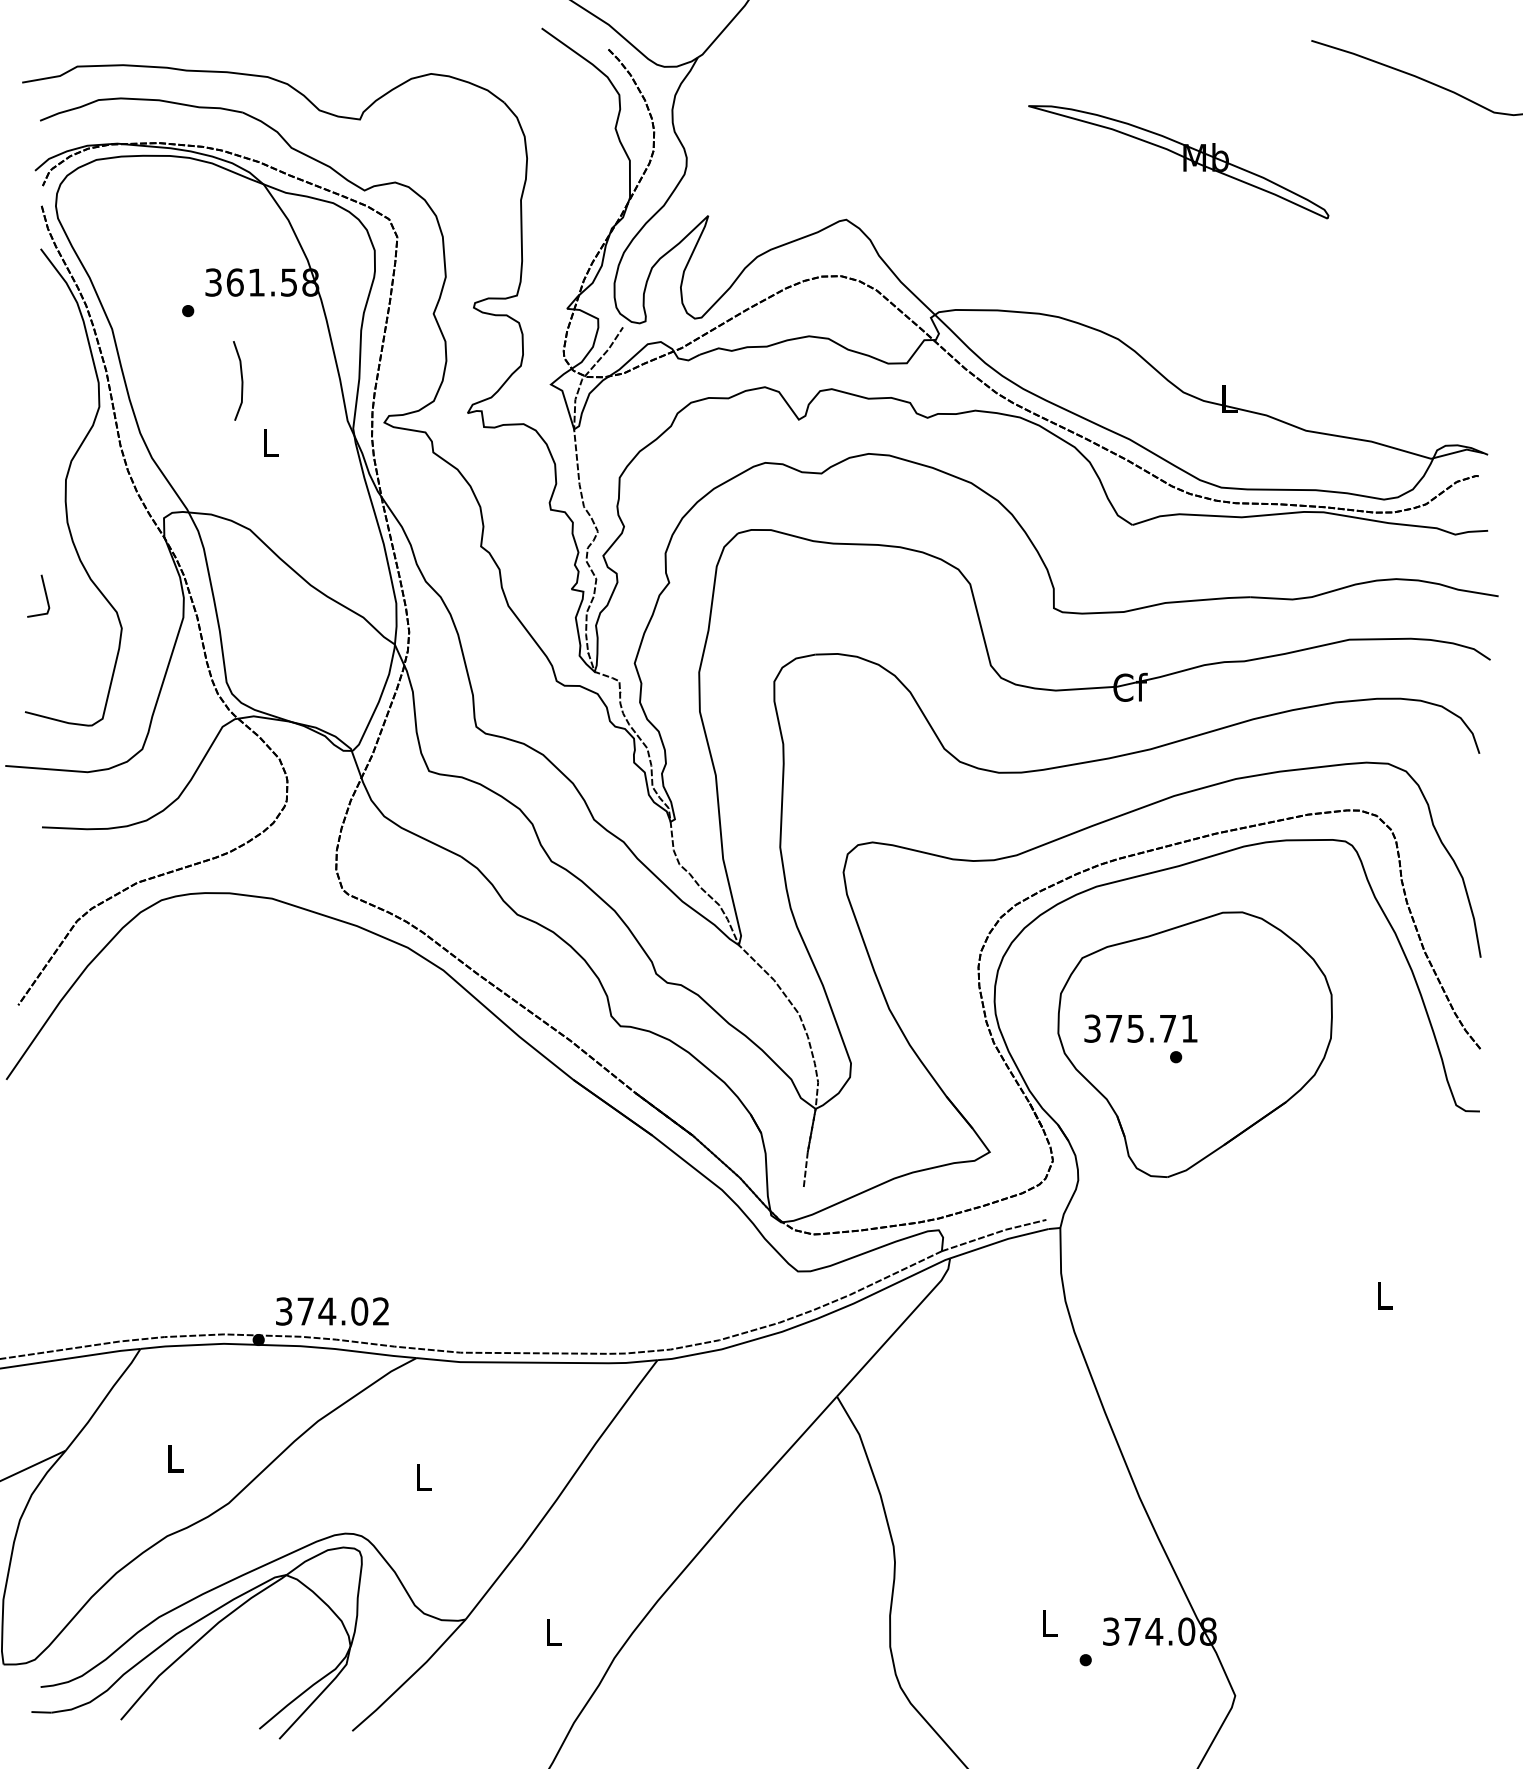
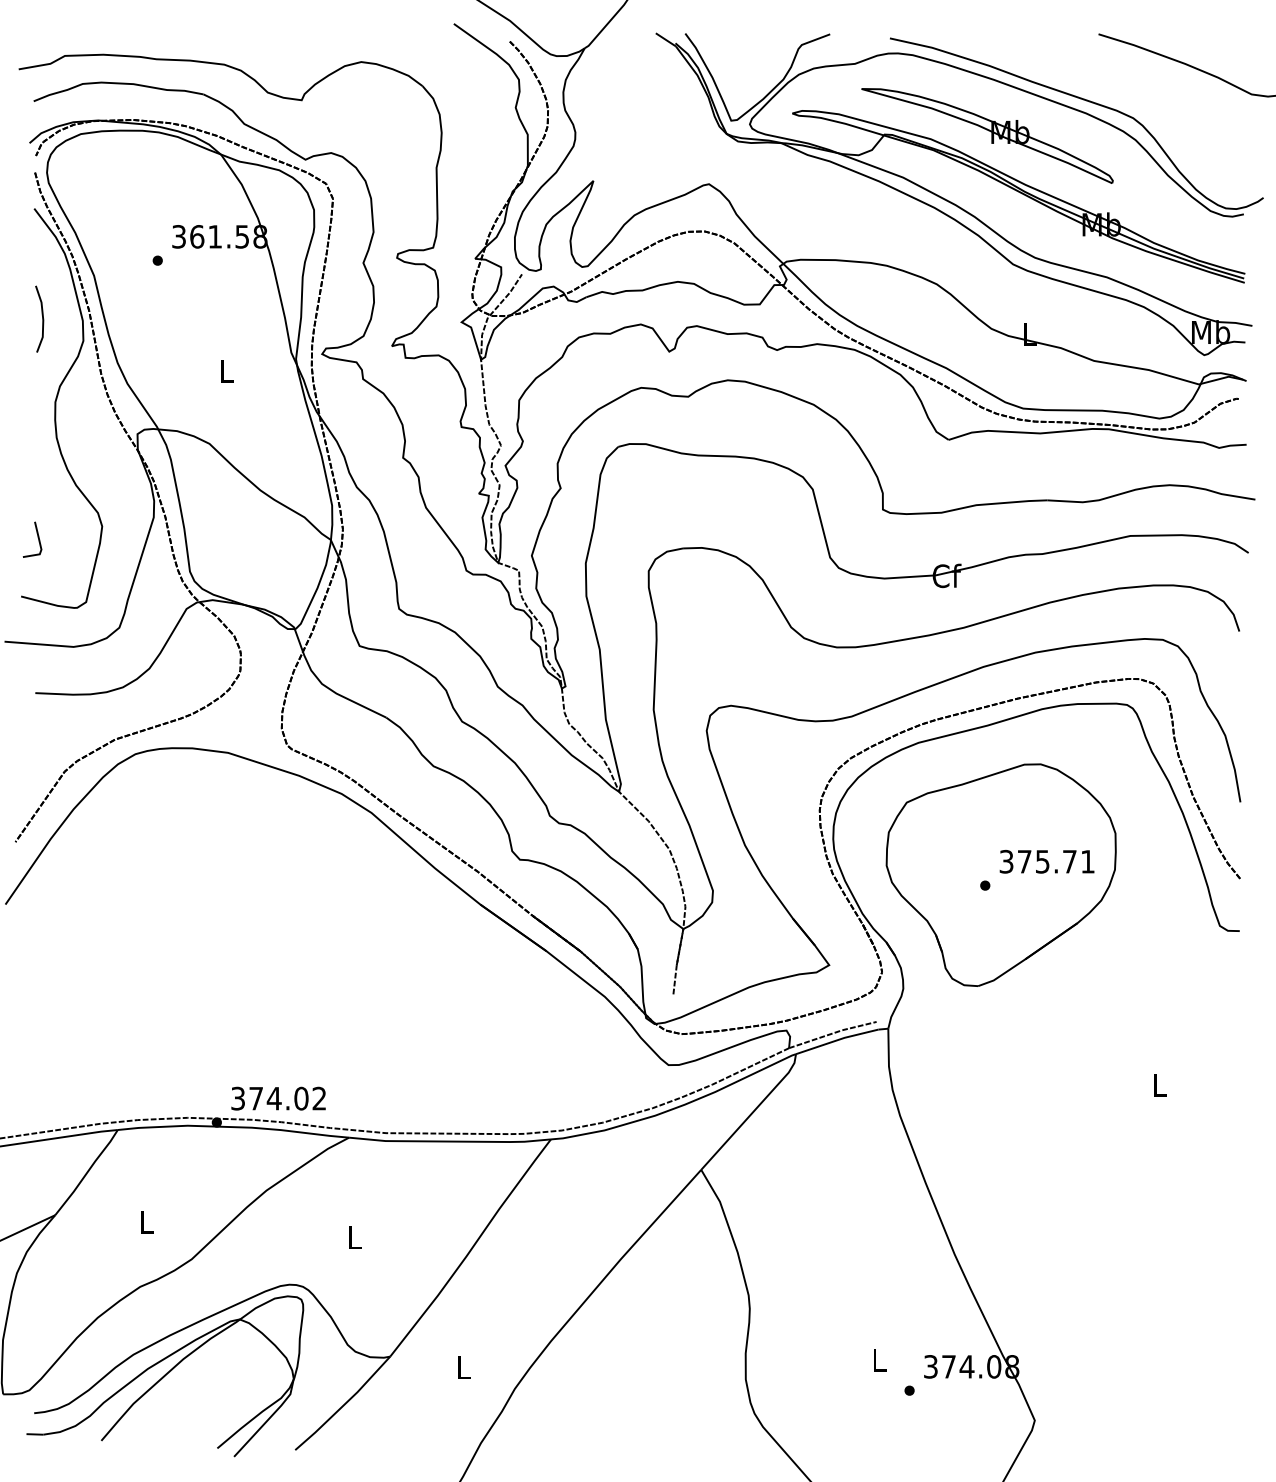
part: (1140, 243) -> (955, 204), added
line: (241, 380) -> (42, 318), moved
line: (44, 592) -> (37, 536), moved
text: (1140, 1028) -> (1046, 861), moved

